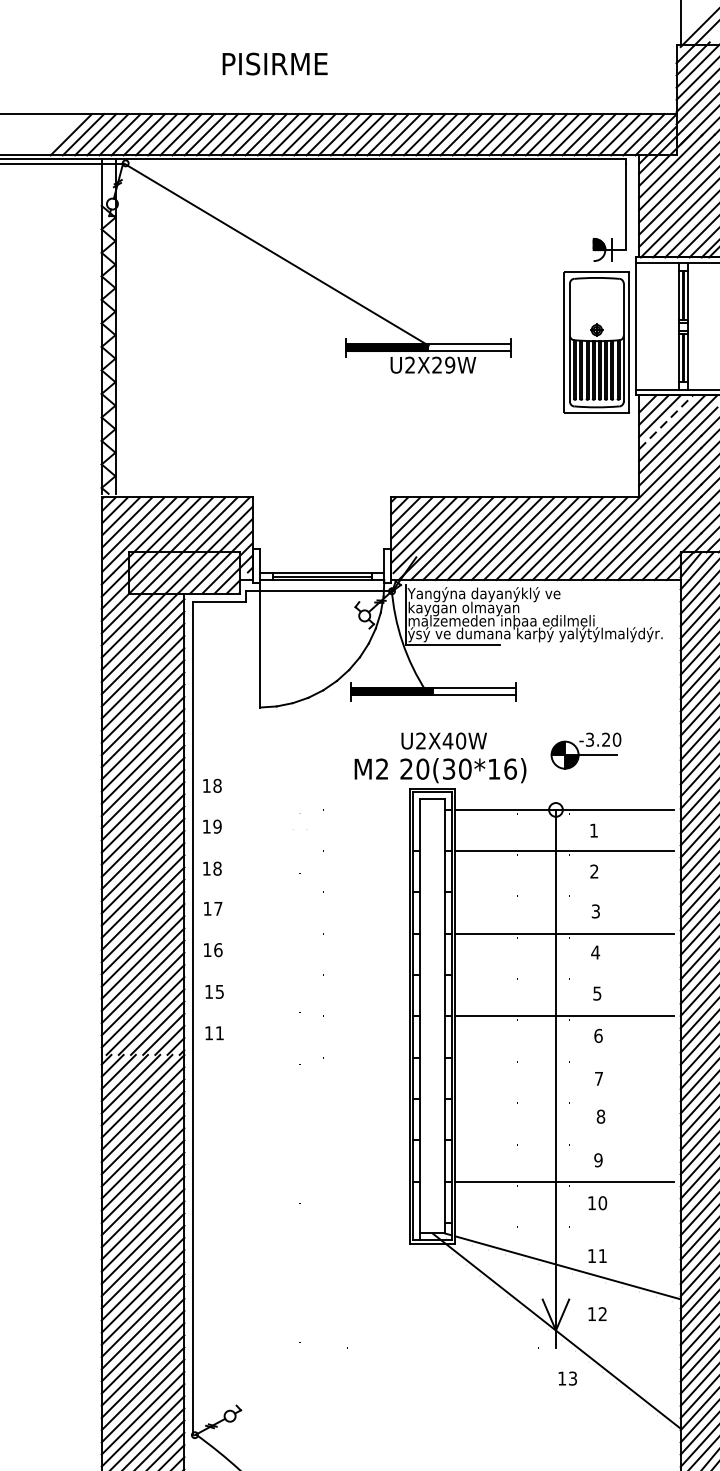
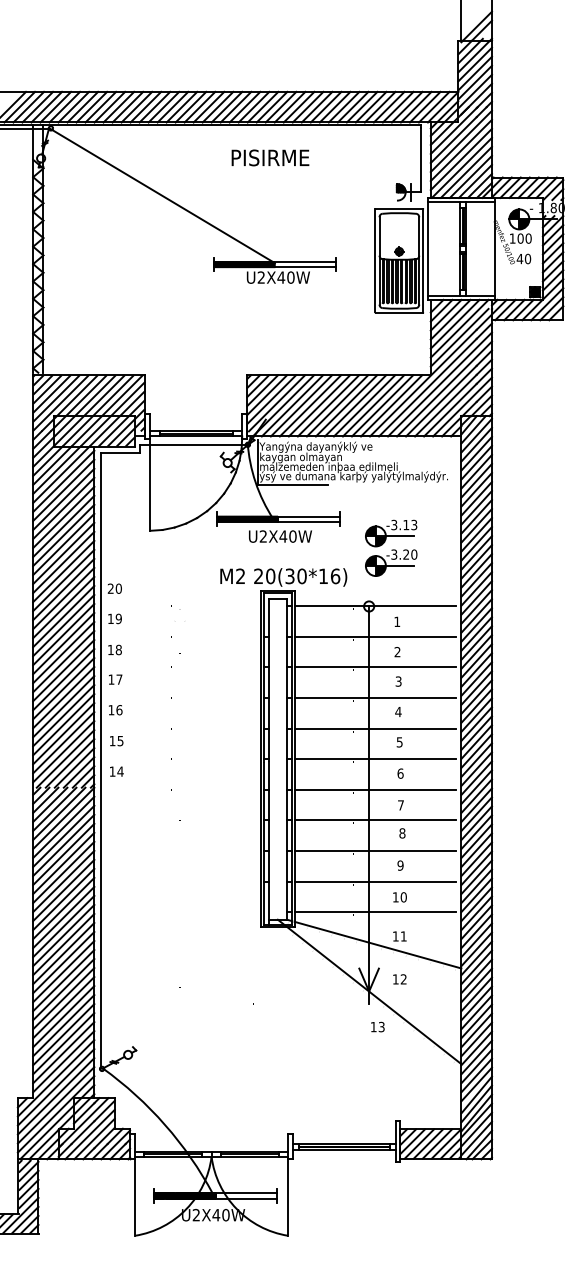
text: (275, 63) -> (270, 157), moved
text: (442, 365) -> (285, 277), U2X29W -> U2X40W
line: (667, 421) -> (451, 319), dashed -> solid
part: (586, 711) -> (391, 533), added
text: (444, 740) -> (280, 536), moved
text: (211, 785) -> (114, 588), 18 -> 20
line: (564, 892) -> (375, 667), added
line: (564, 974) -> (375, 728), added
text: (219, 1033) -> (120, 771), 11 -> 14
line: (564, 1057) -> (375, 789), added
line: (564, 1099) -> (375, 820), added
line: (564, 1139) -> (375, 850), added
line: (564, 1223) -> (375, 912), added

